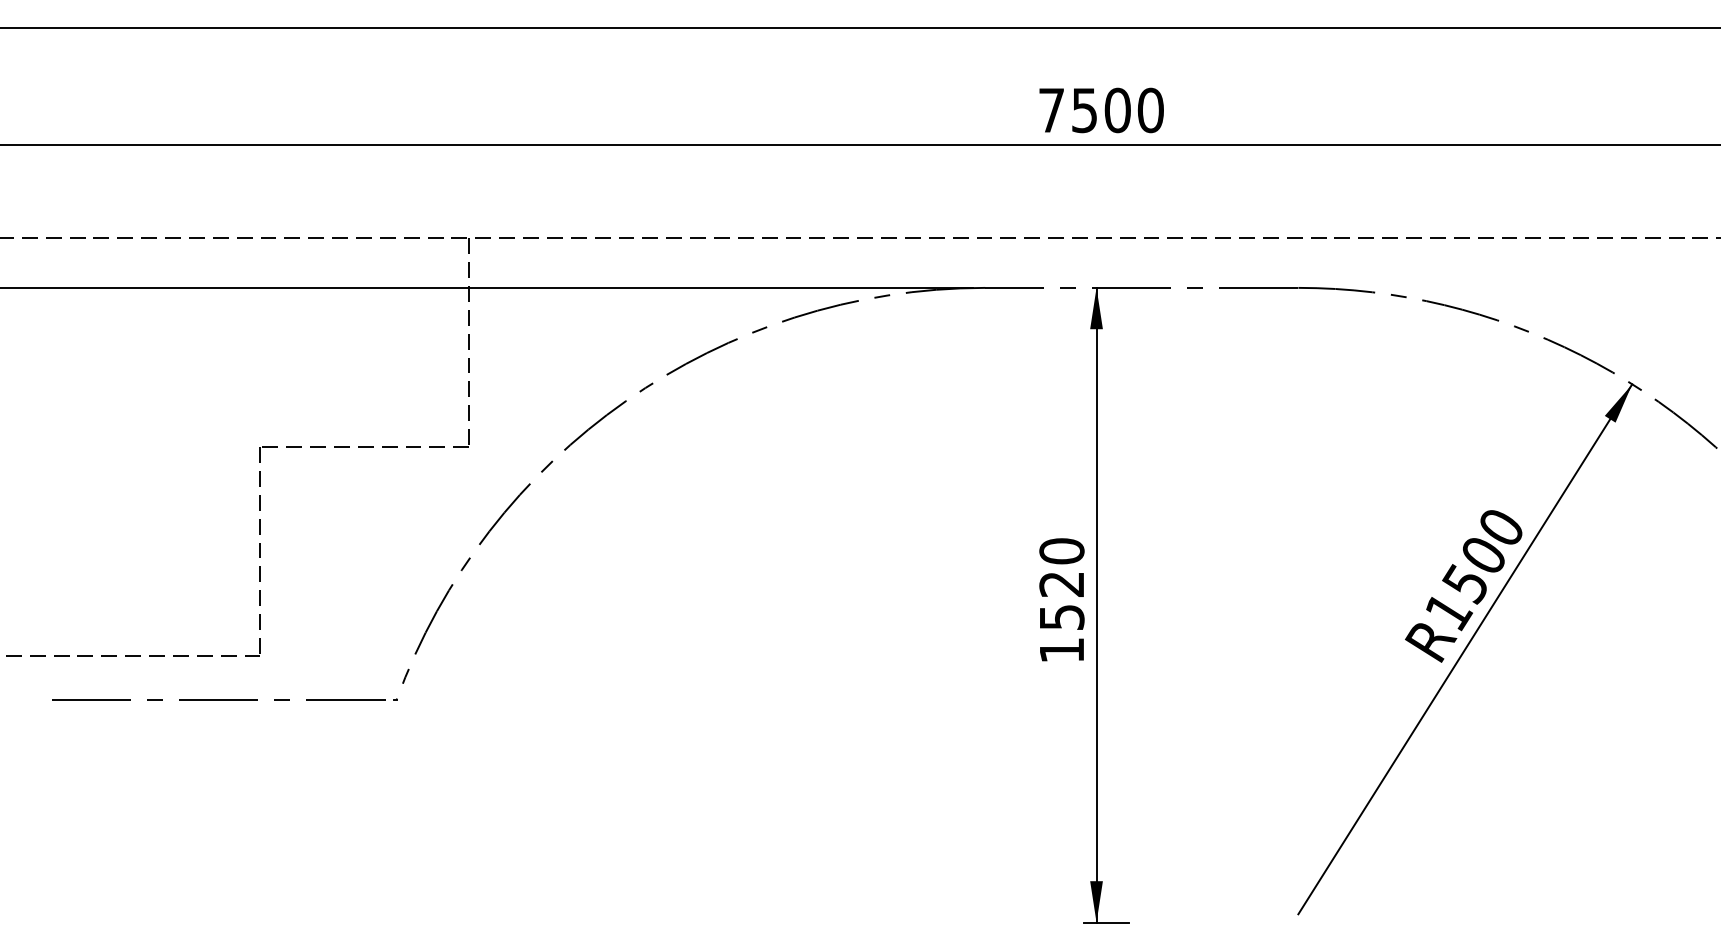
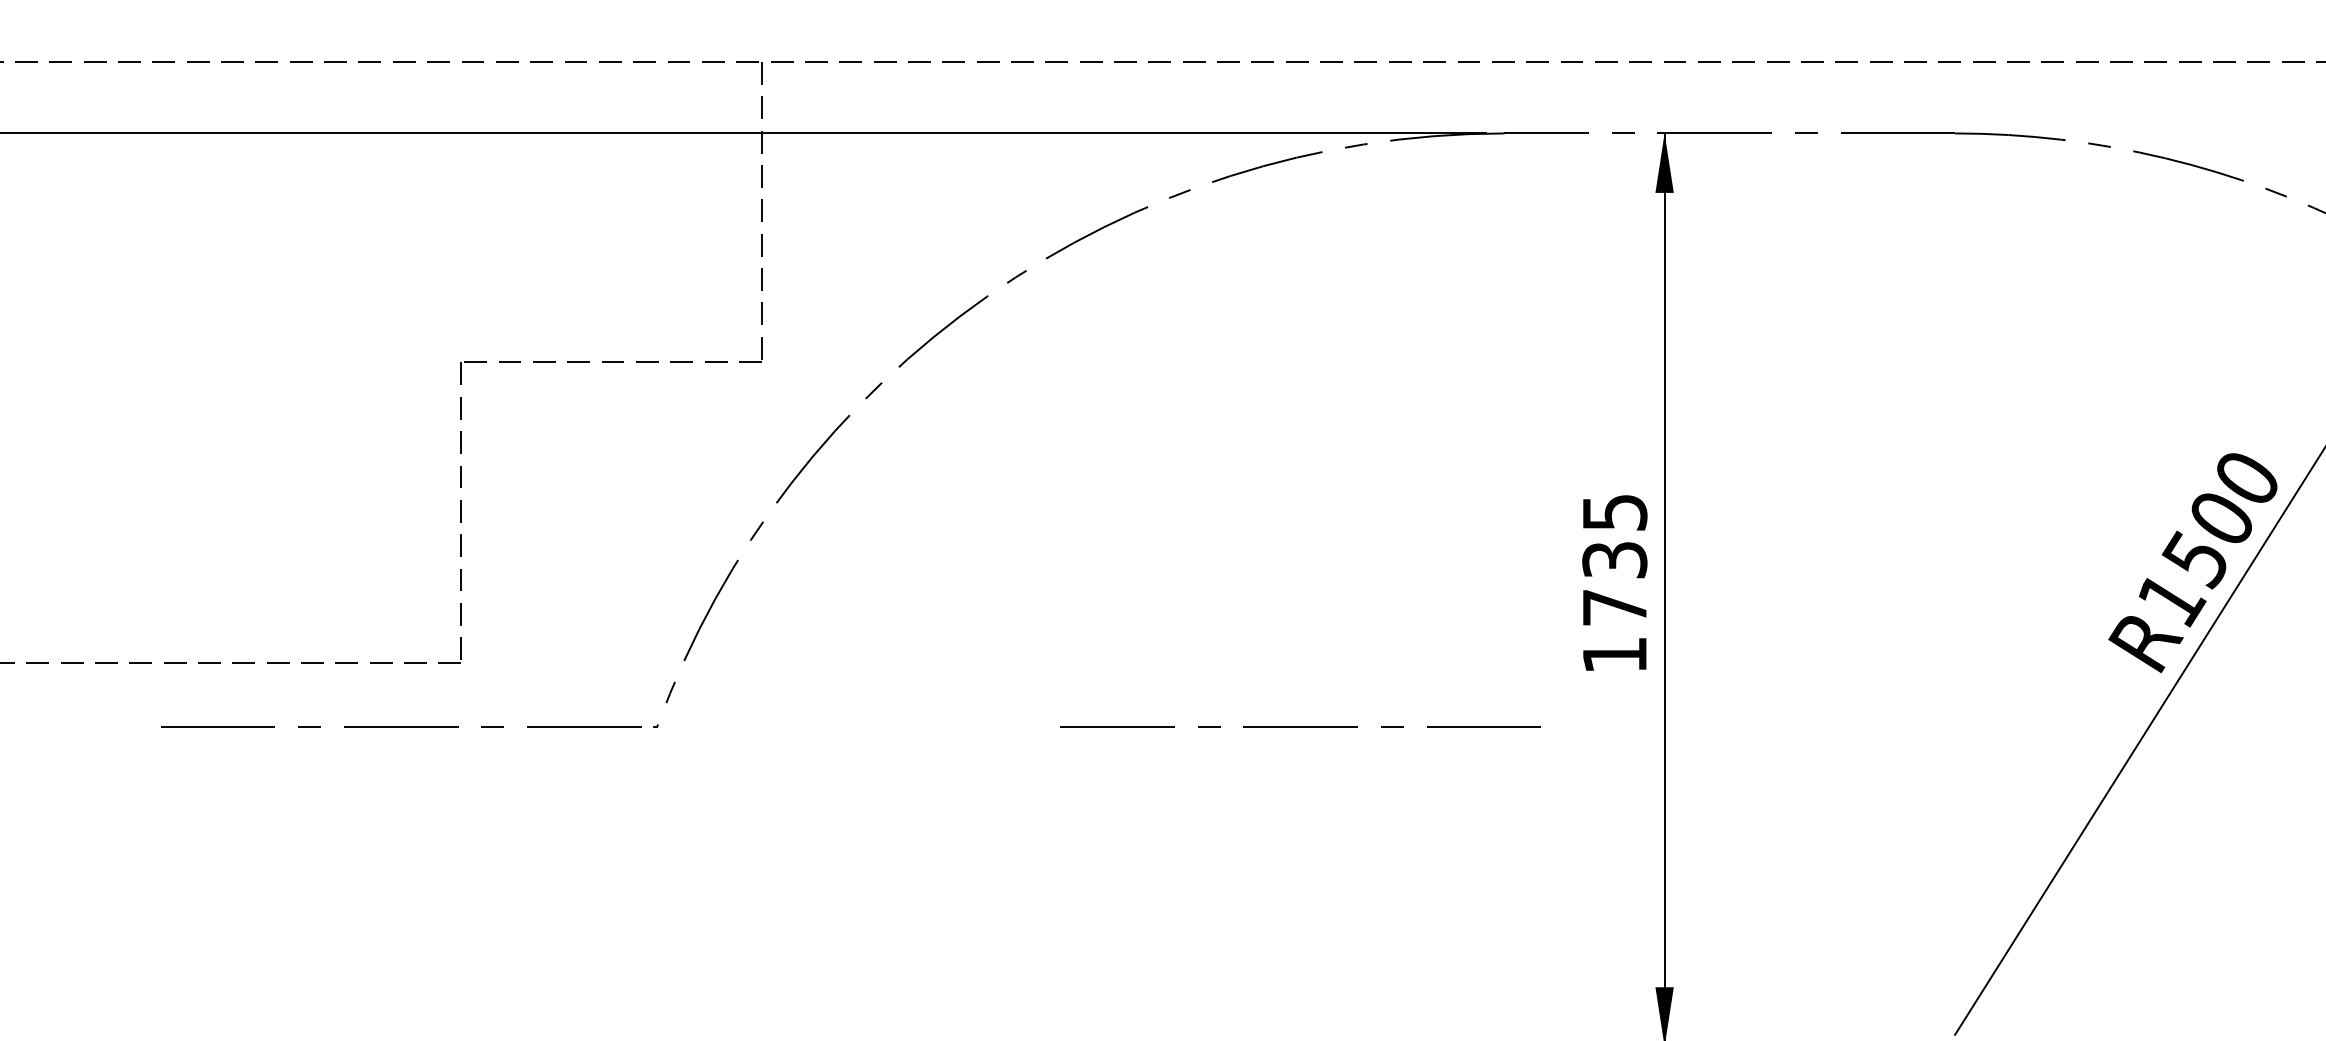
text: (1061, 583) -> (1614, 558), 1520 -> 1735
line: (843, 699) -> (1300, 725), added

